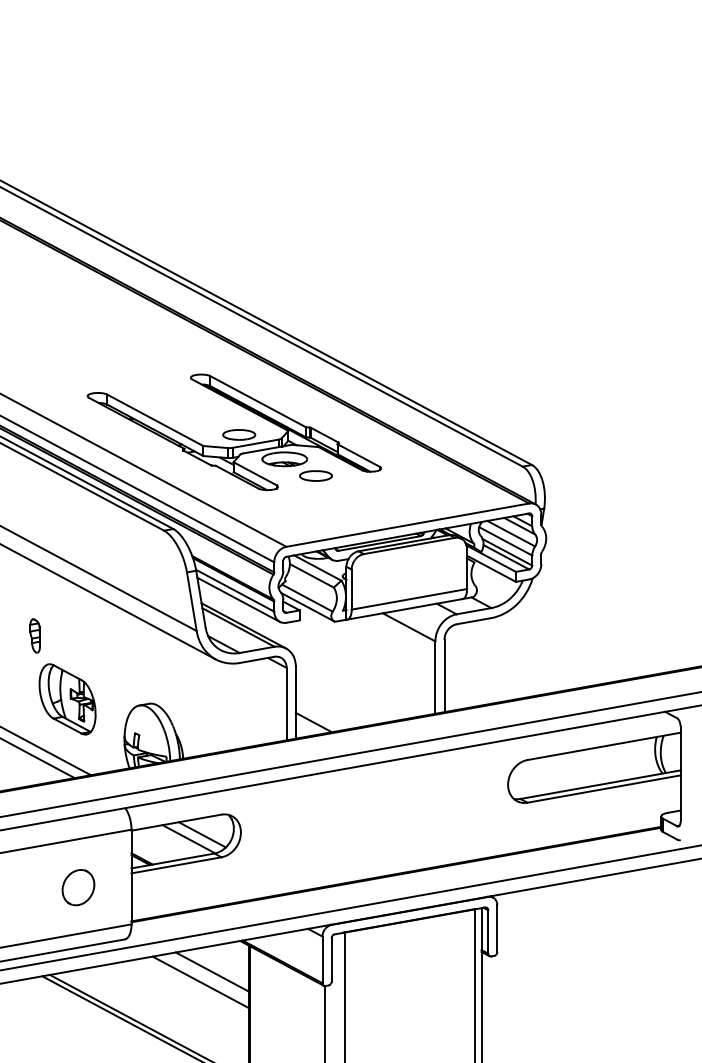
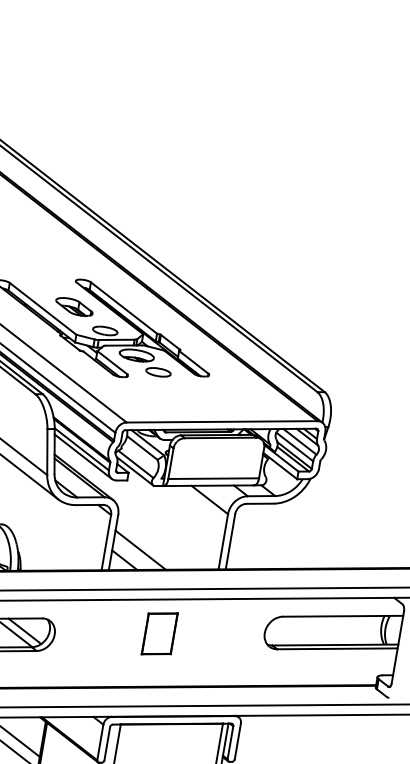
part: (194, 410) -> (74, 306), added
line: (331, 705) -> (140, 549), added
part: (374, 808) -> (159, 633), added

